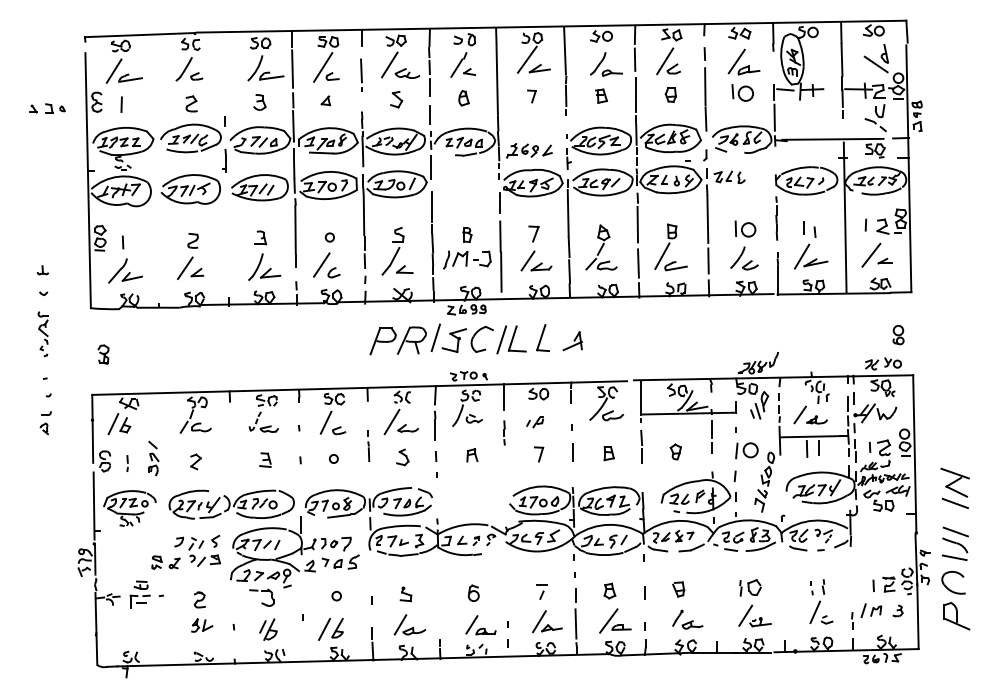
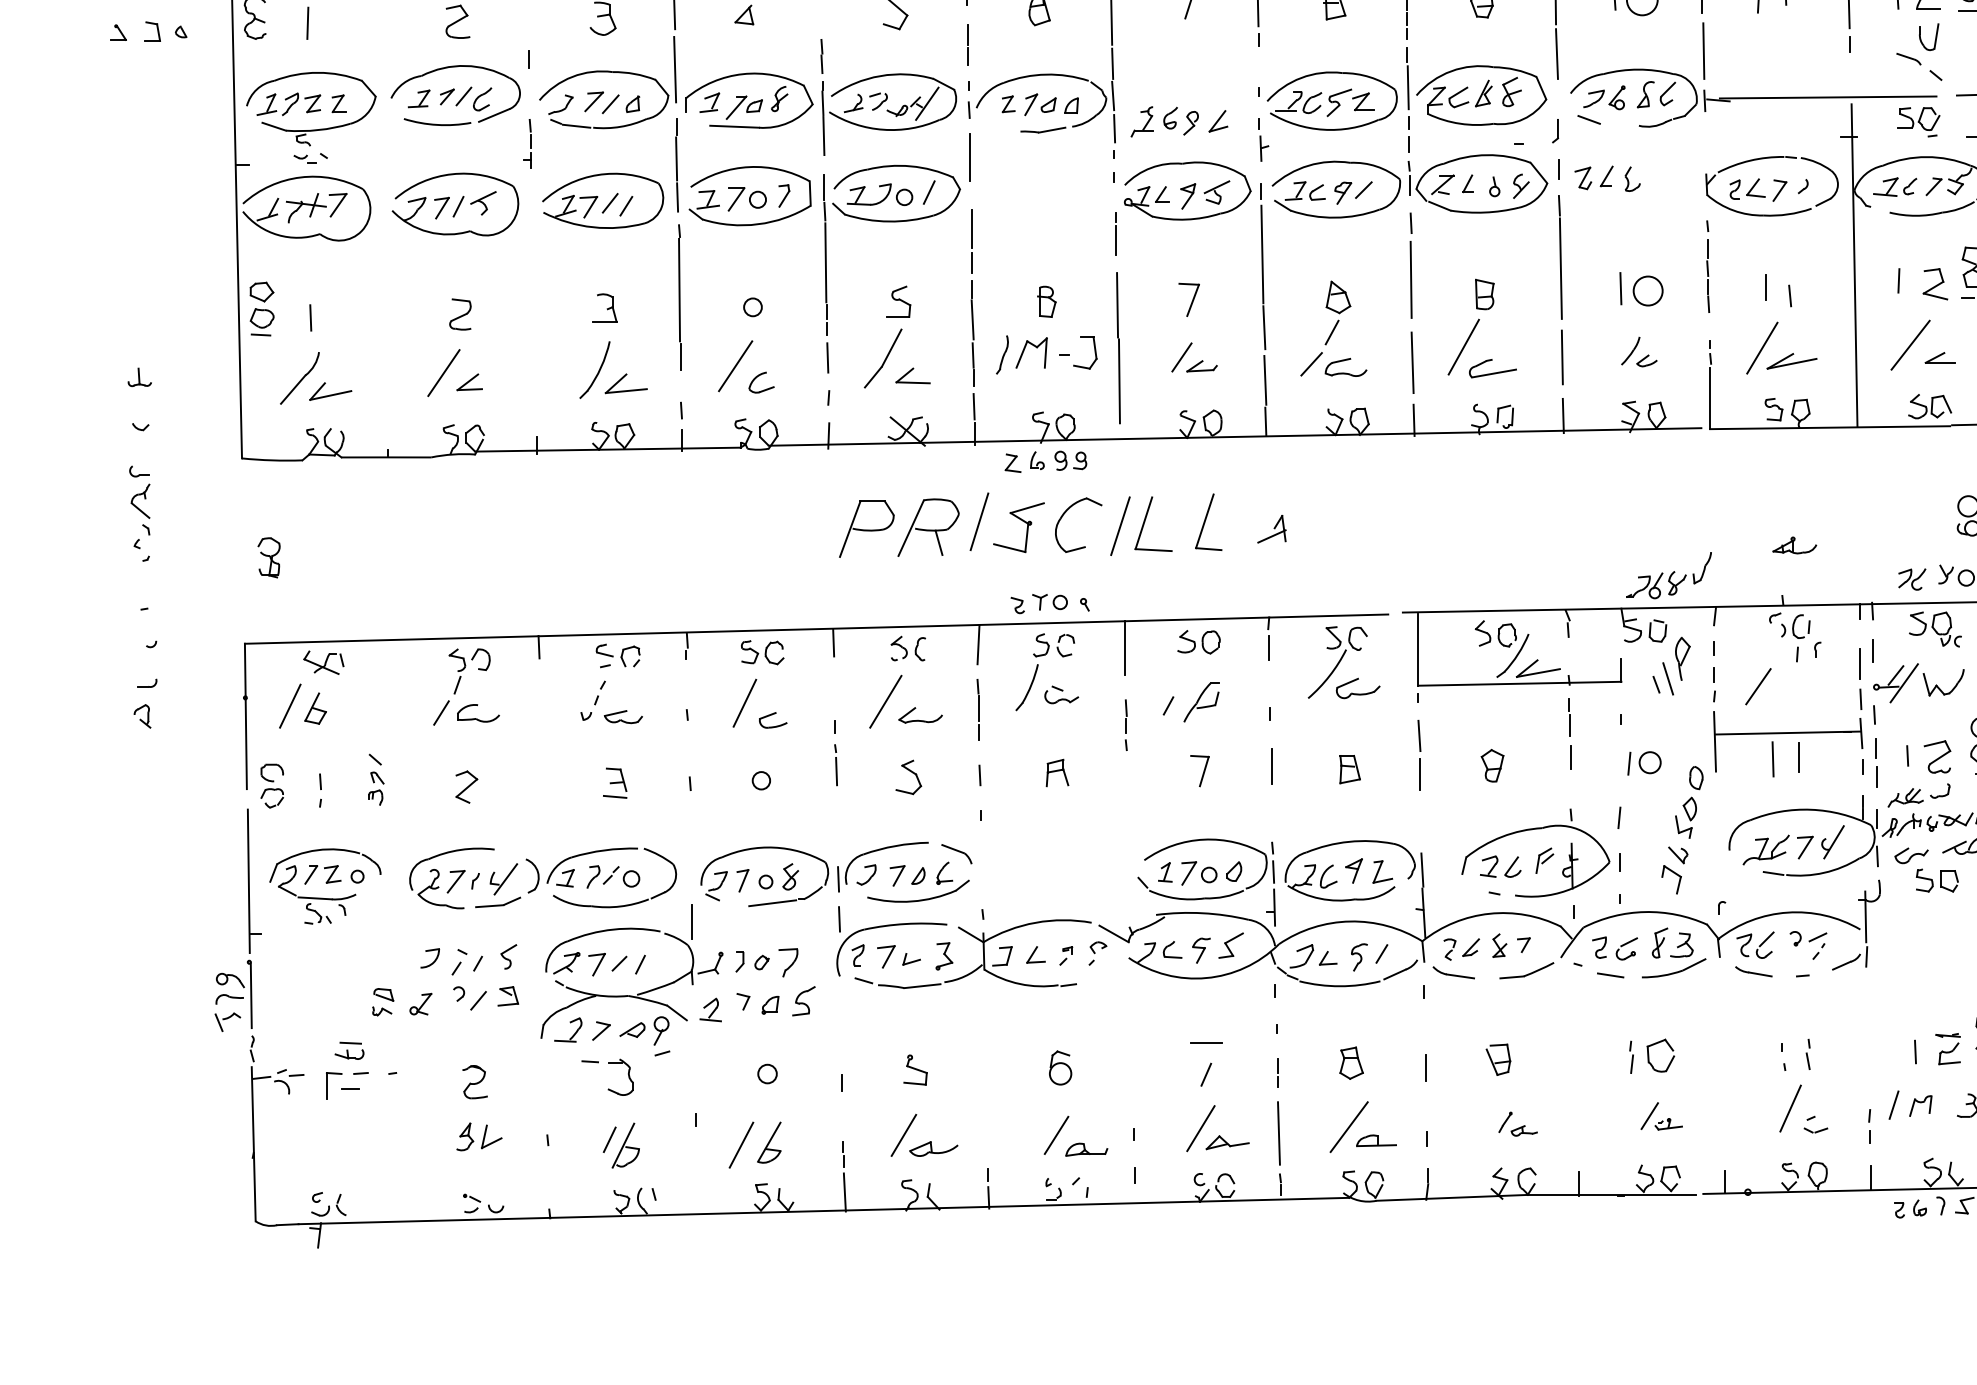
part: (744, 258) -> (1639, 352), size x0.6
part: (536, 260) -> (1194, 356), size x0.7
part: (572, 341) -> (1271, 529), size x0.7
part: (816, 419) -> (1793, 544), moved
part: (535, 422) -> (1192, 702), size x1.6
part: (746, 450) -> (1643, 762), size x0.7
part: (153, 458) -> (375, 779), size x0.7
part: (541, 591) -> (1205, 1064), size x1.4
part: (754, 615) -> (1660, 1115), size x0.6
part: (687, 619) -> (1517, 1123), size x0.6

